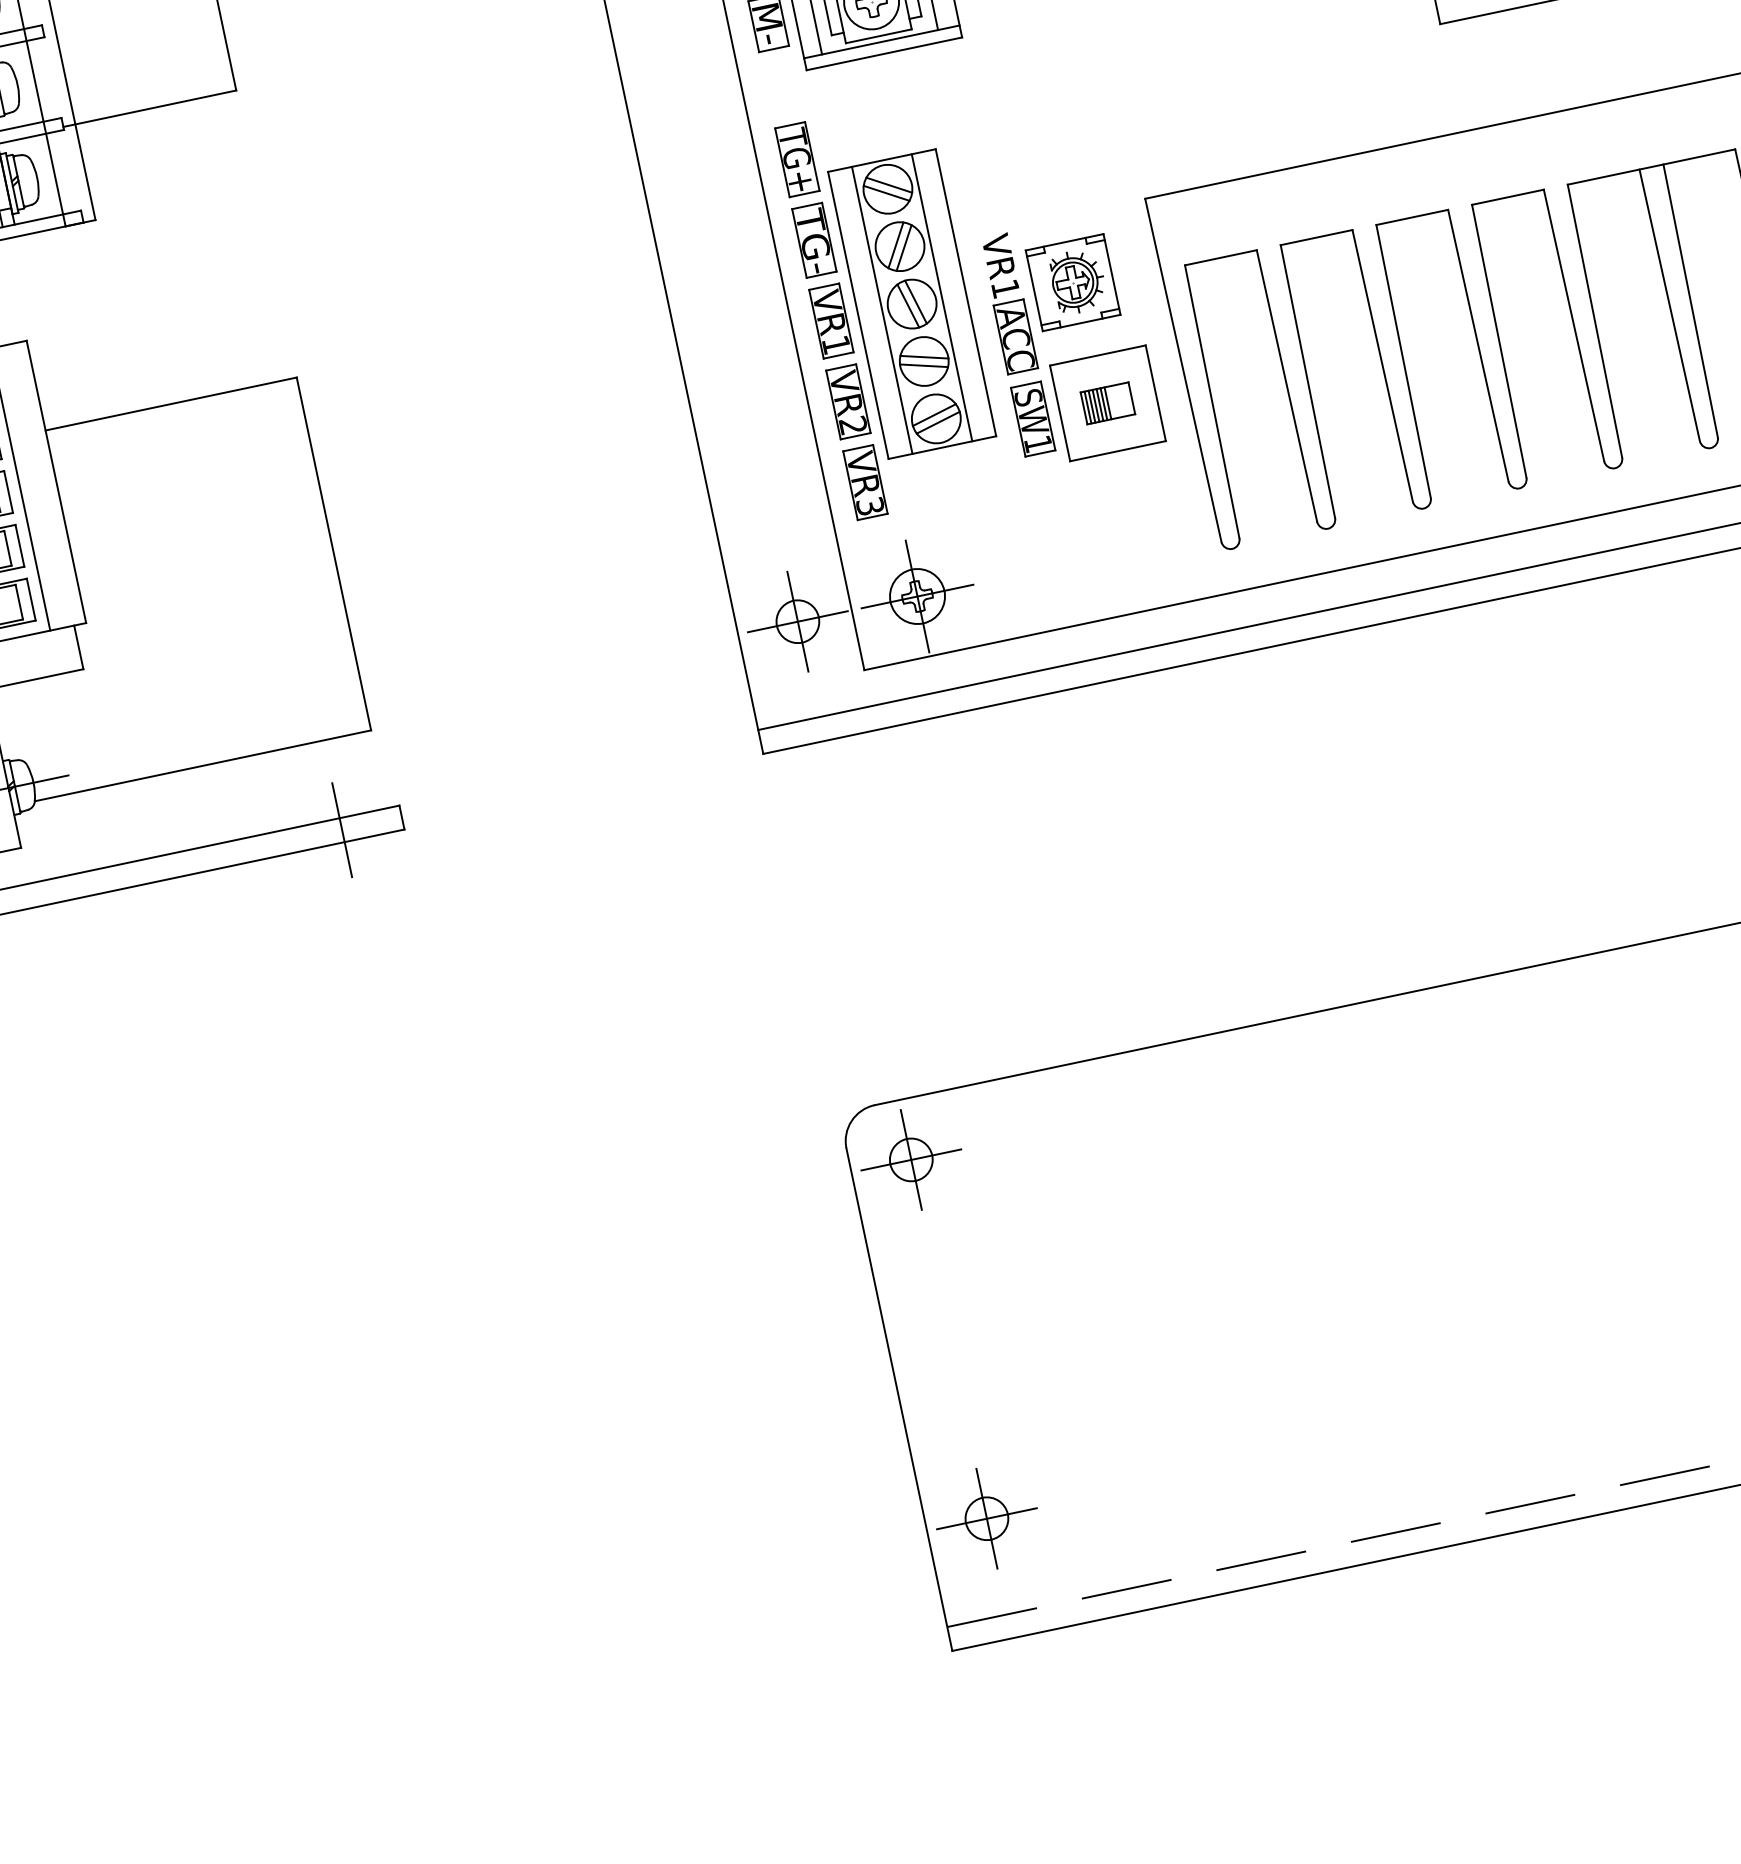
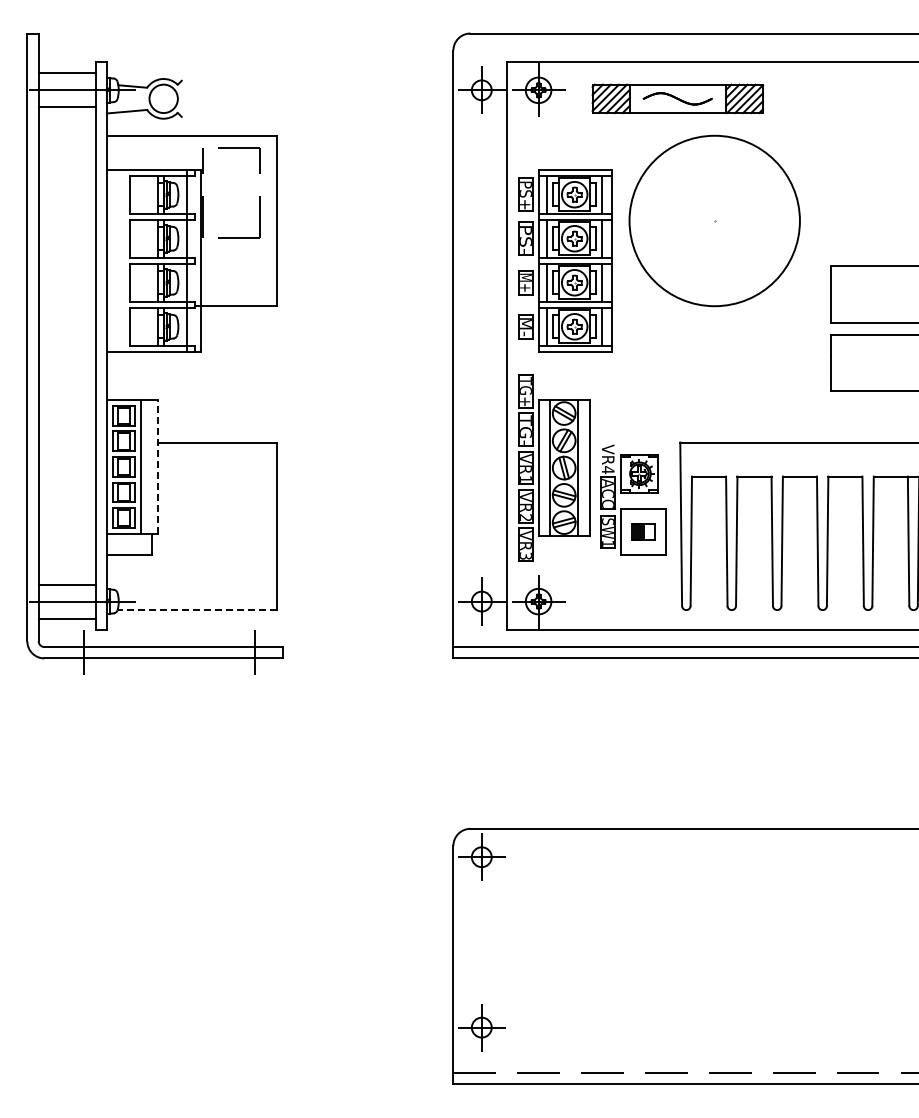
text: (1006, 289) -> (608, 470), VR1 -> VR4
line: (57, 480) -> (158, 466), solid -> dashed
line: (203, 766) -> (197, 610), solid -> dashed

